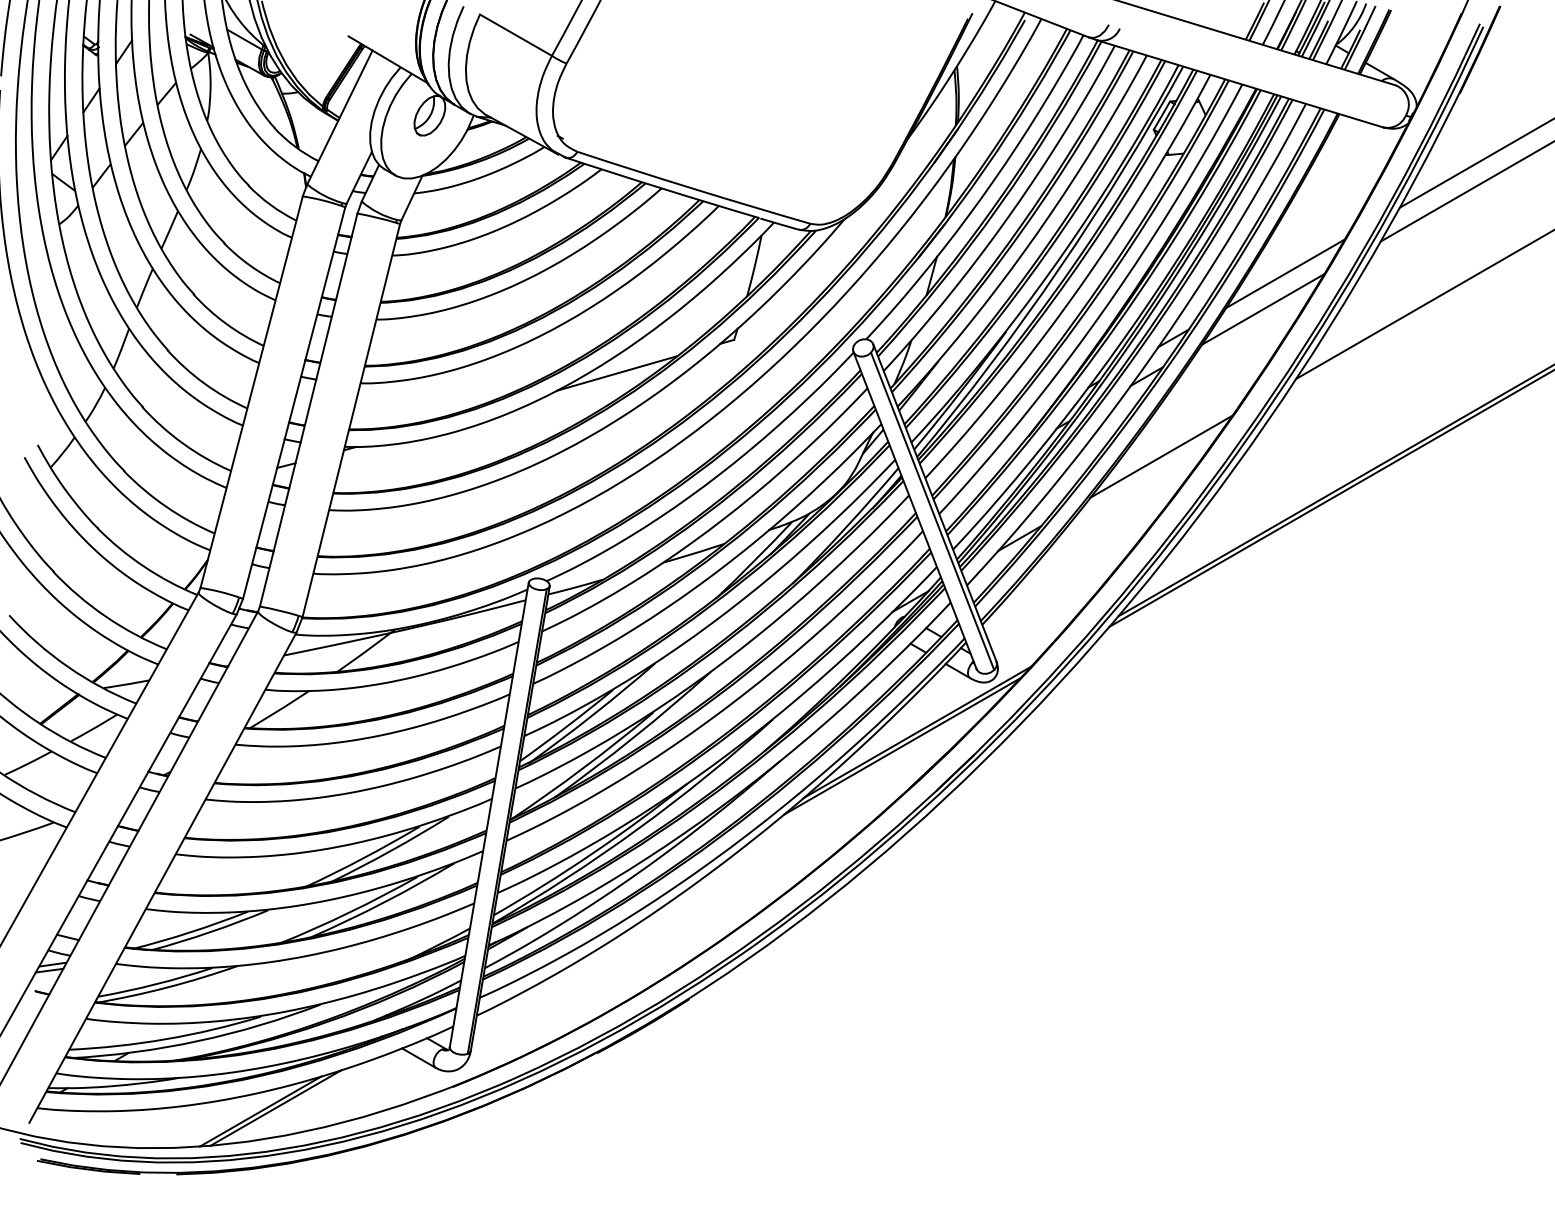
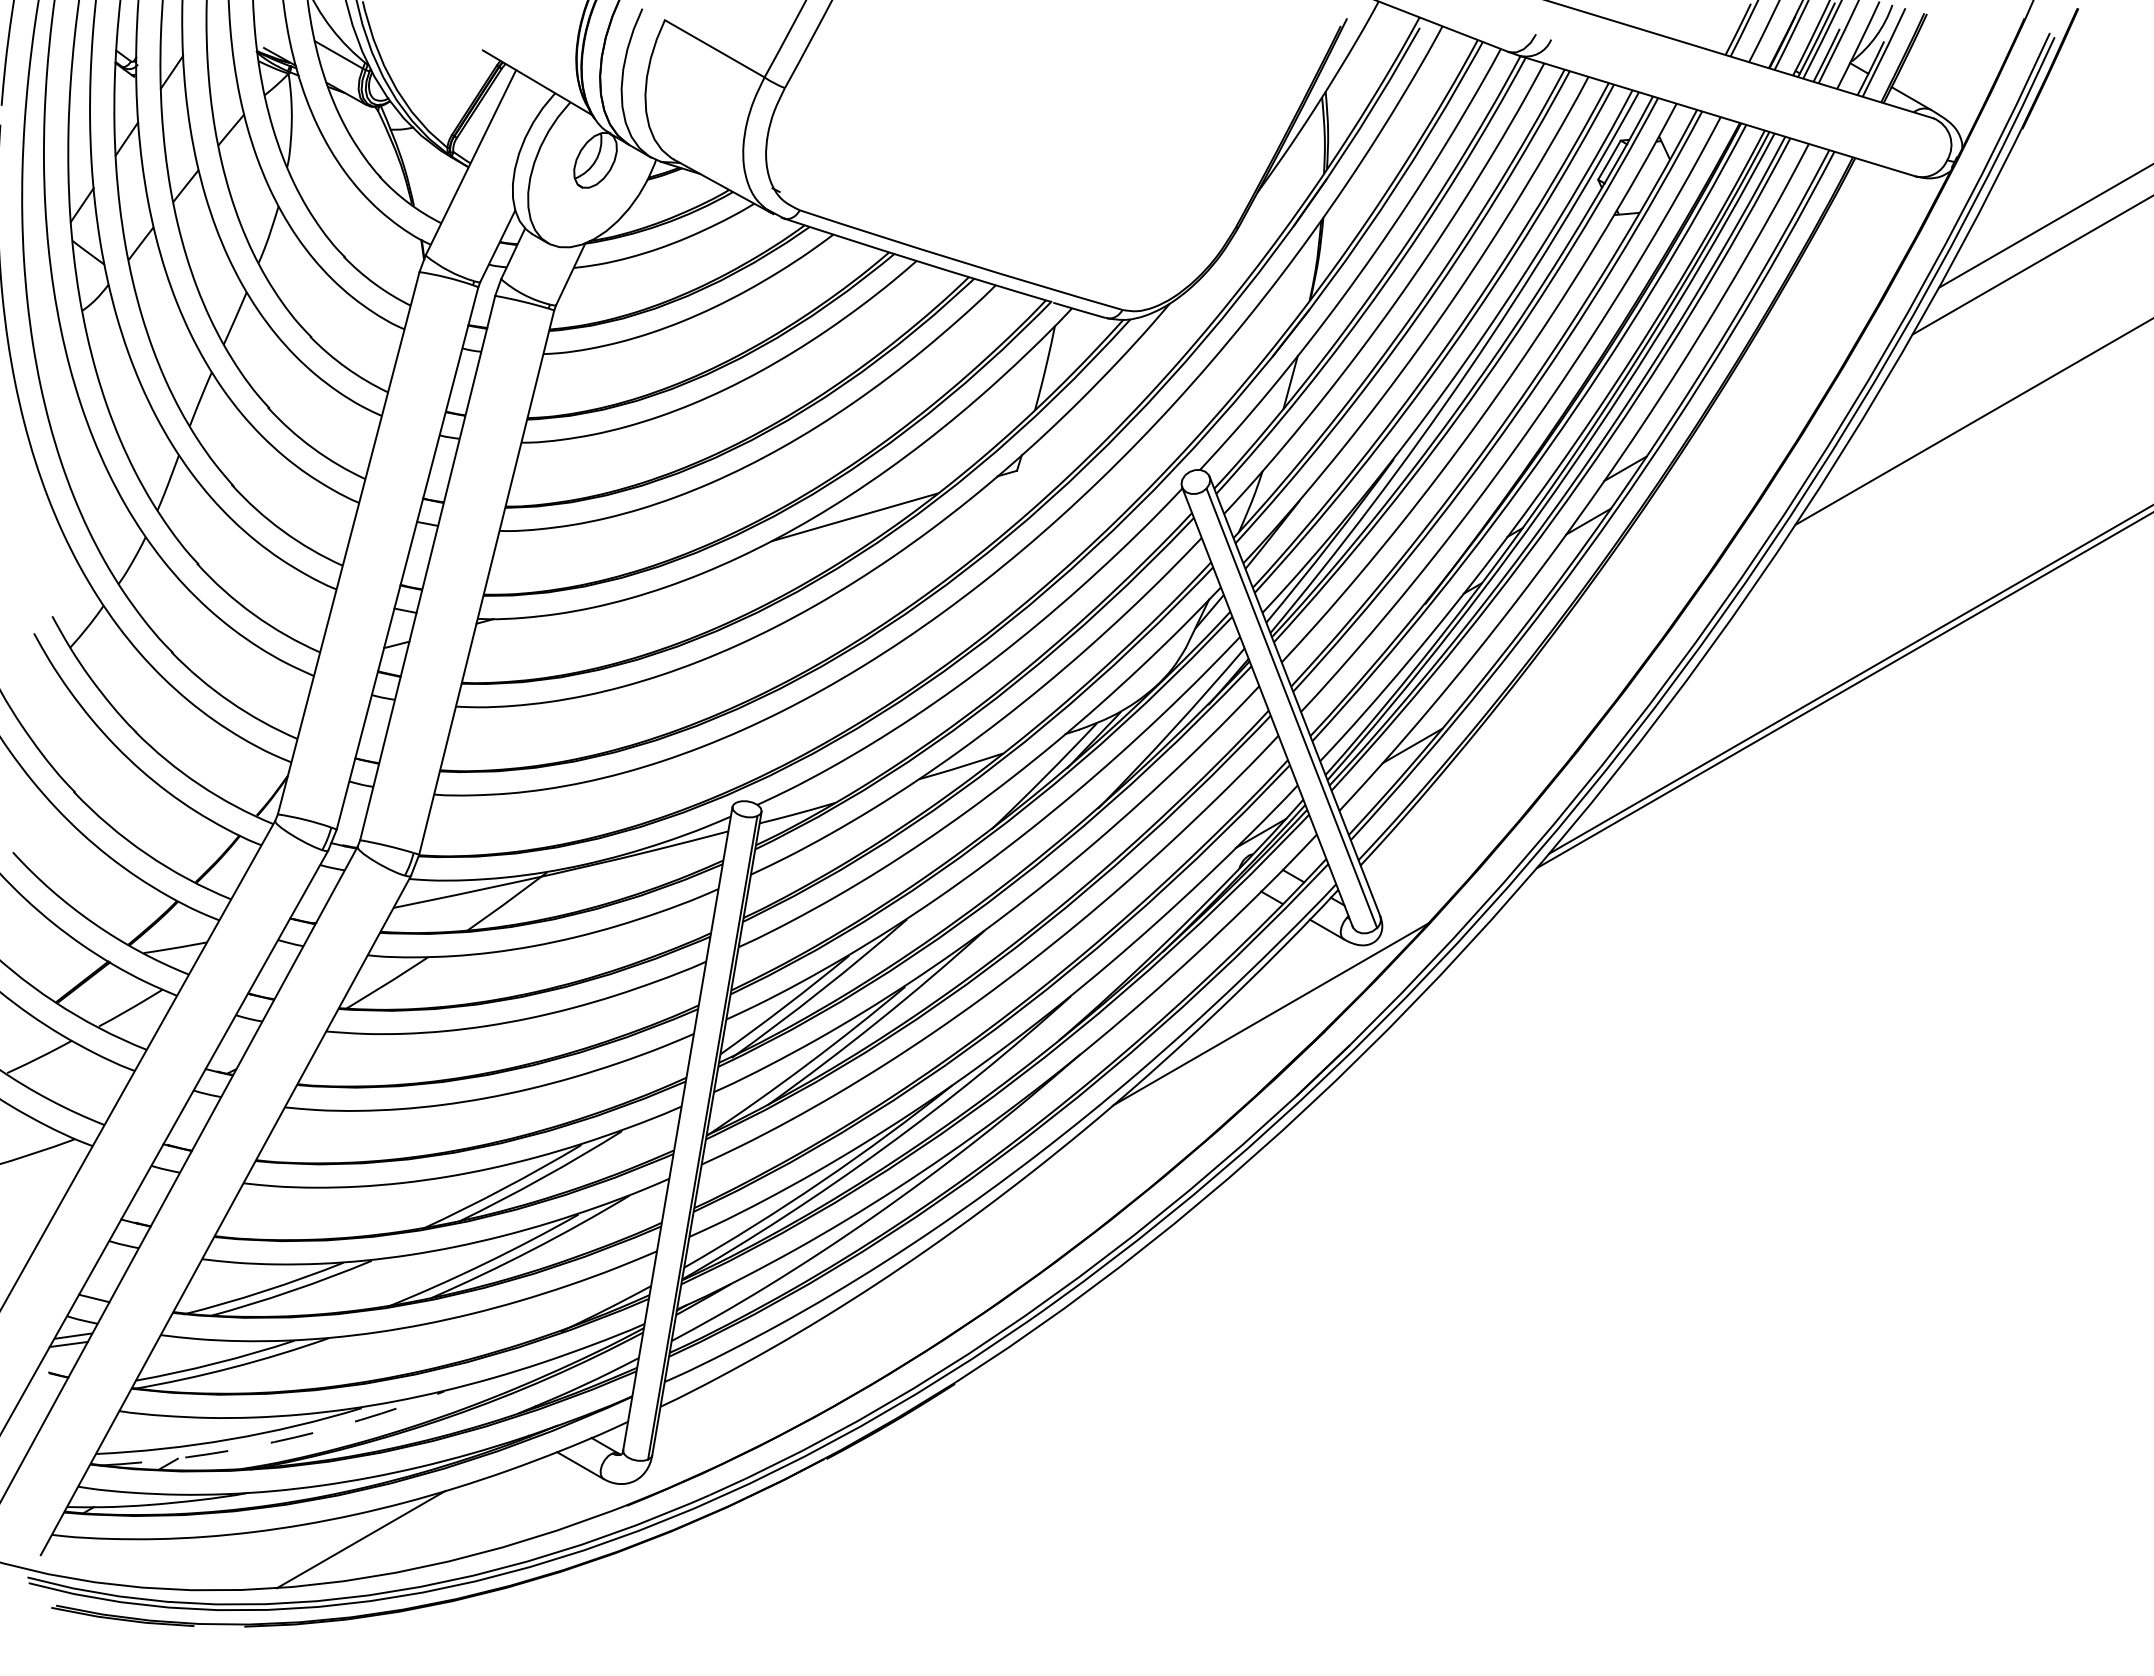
line: (1285, 273) -> (1780, 378), removed
line: (1263, 309) -> (1749, 428), removed
line: (1161, 456) -> (1608, 632), removed
line: (902, 746) -> (1250, 1033), removed
arc: (198, 1041) -> (274, 1442), solid -> dashed
line: (276, 1107) -> (382, 1534), removed

